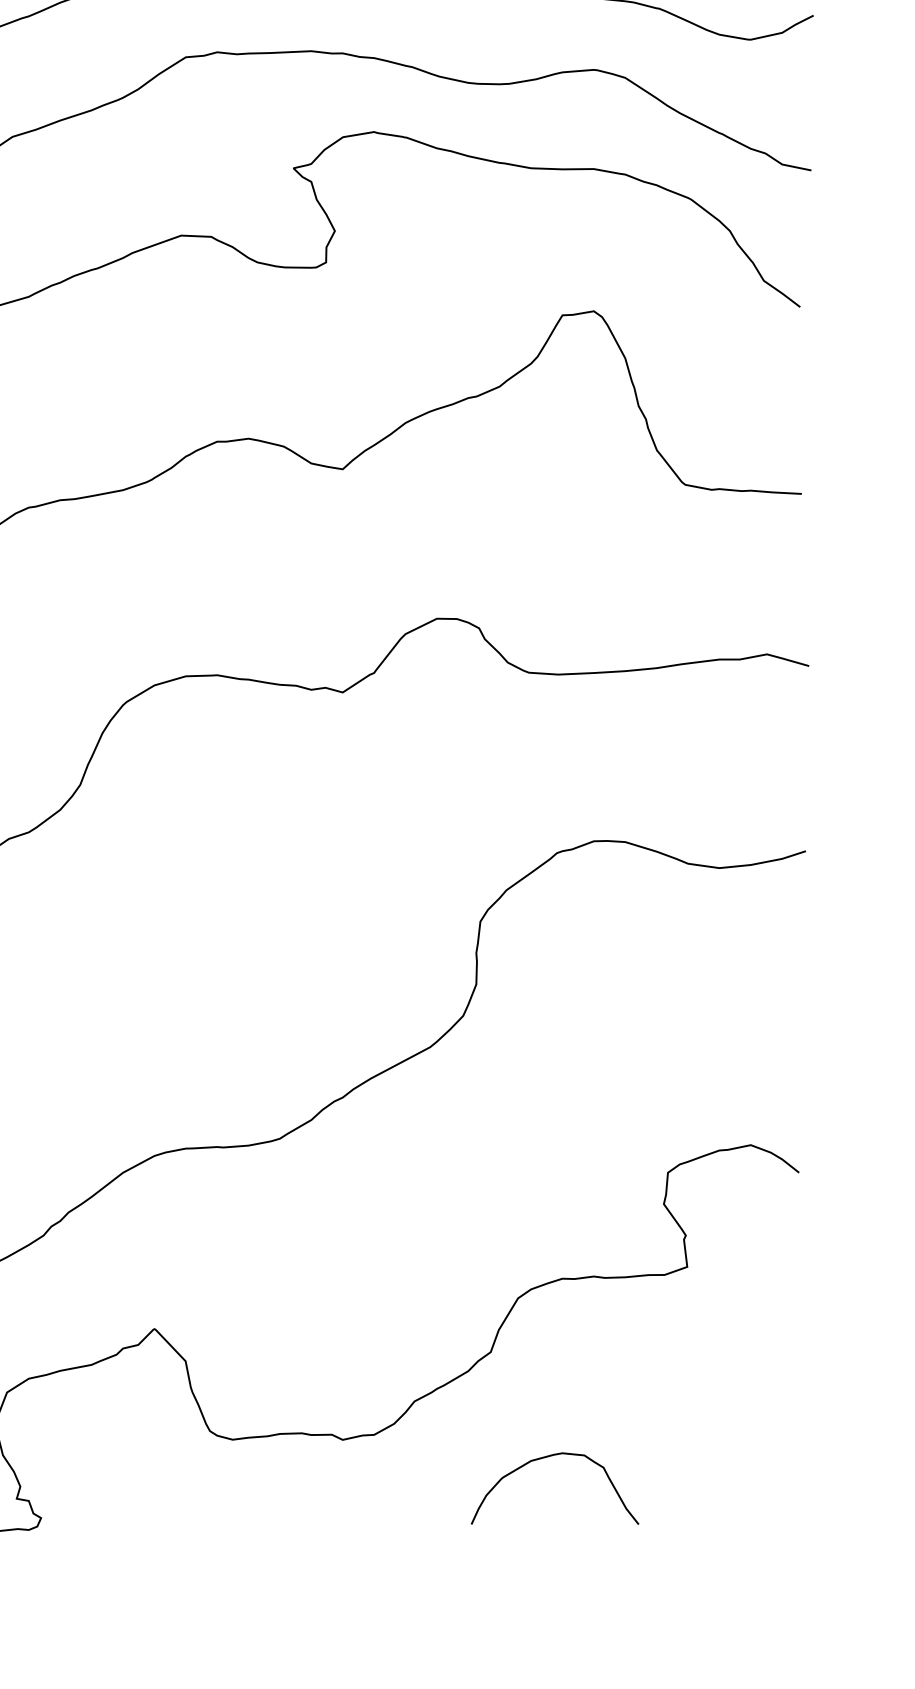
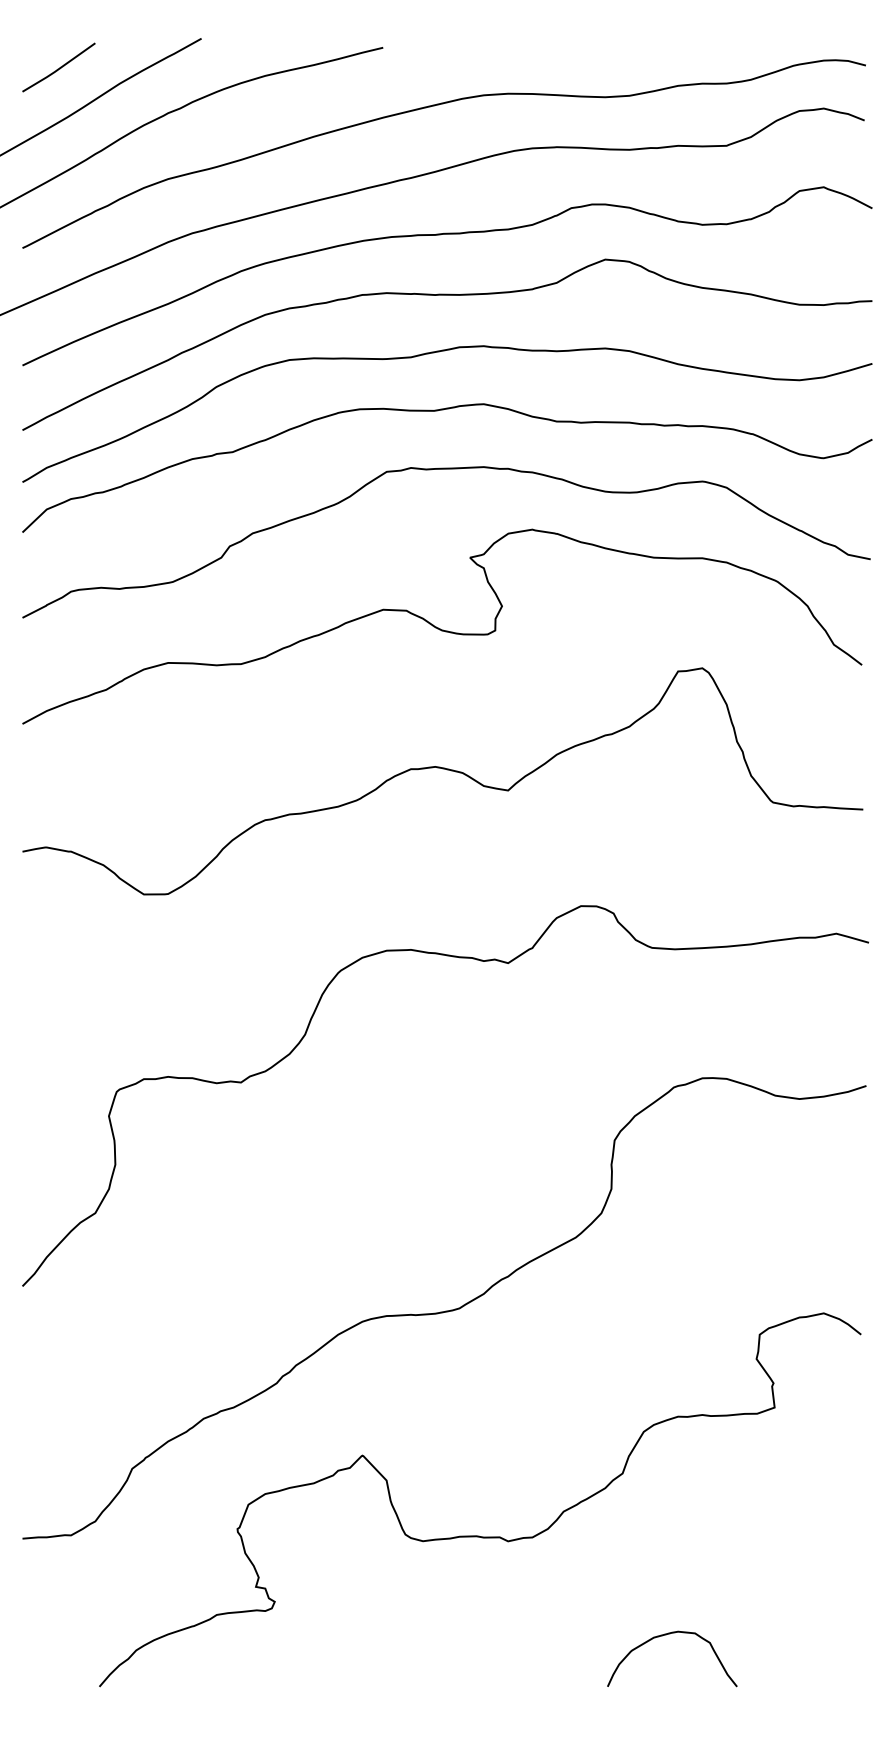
curve: (547, 1458) -> (666, 1635), moved

